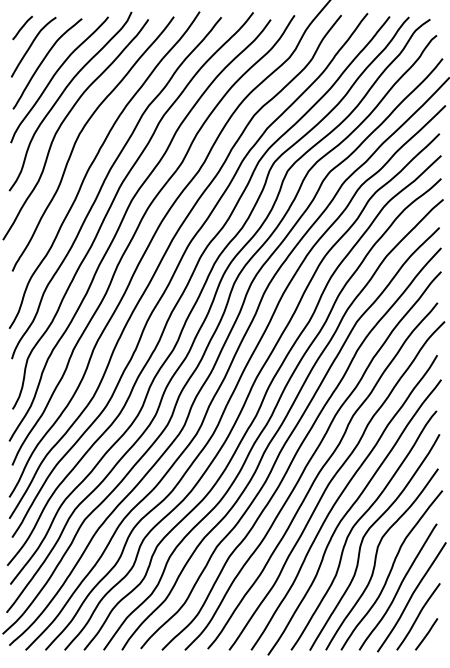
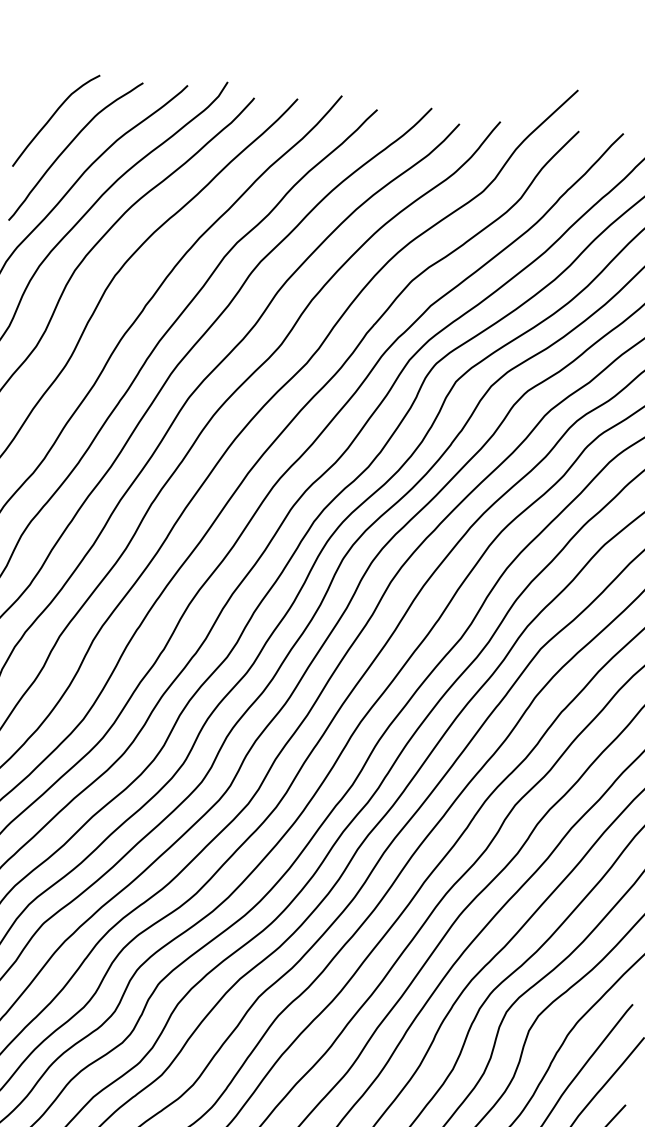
line: (22, 27) -> (41, 85), removed

